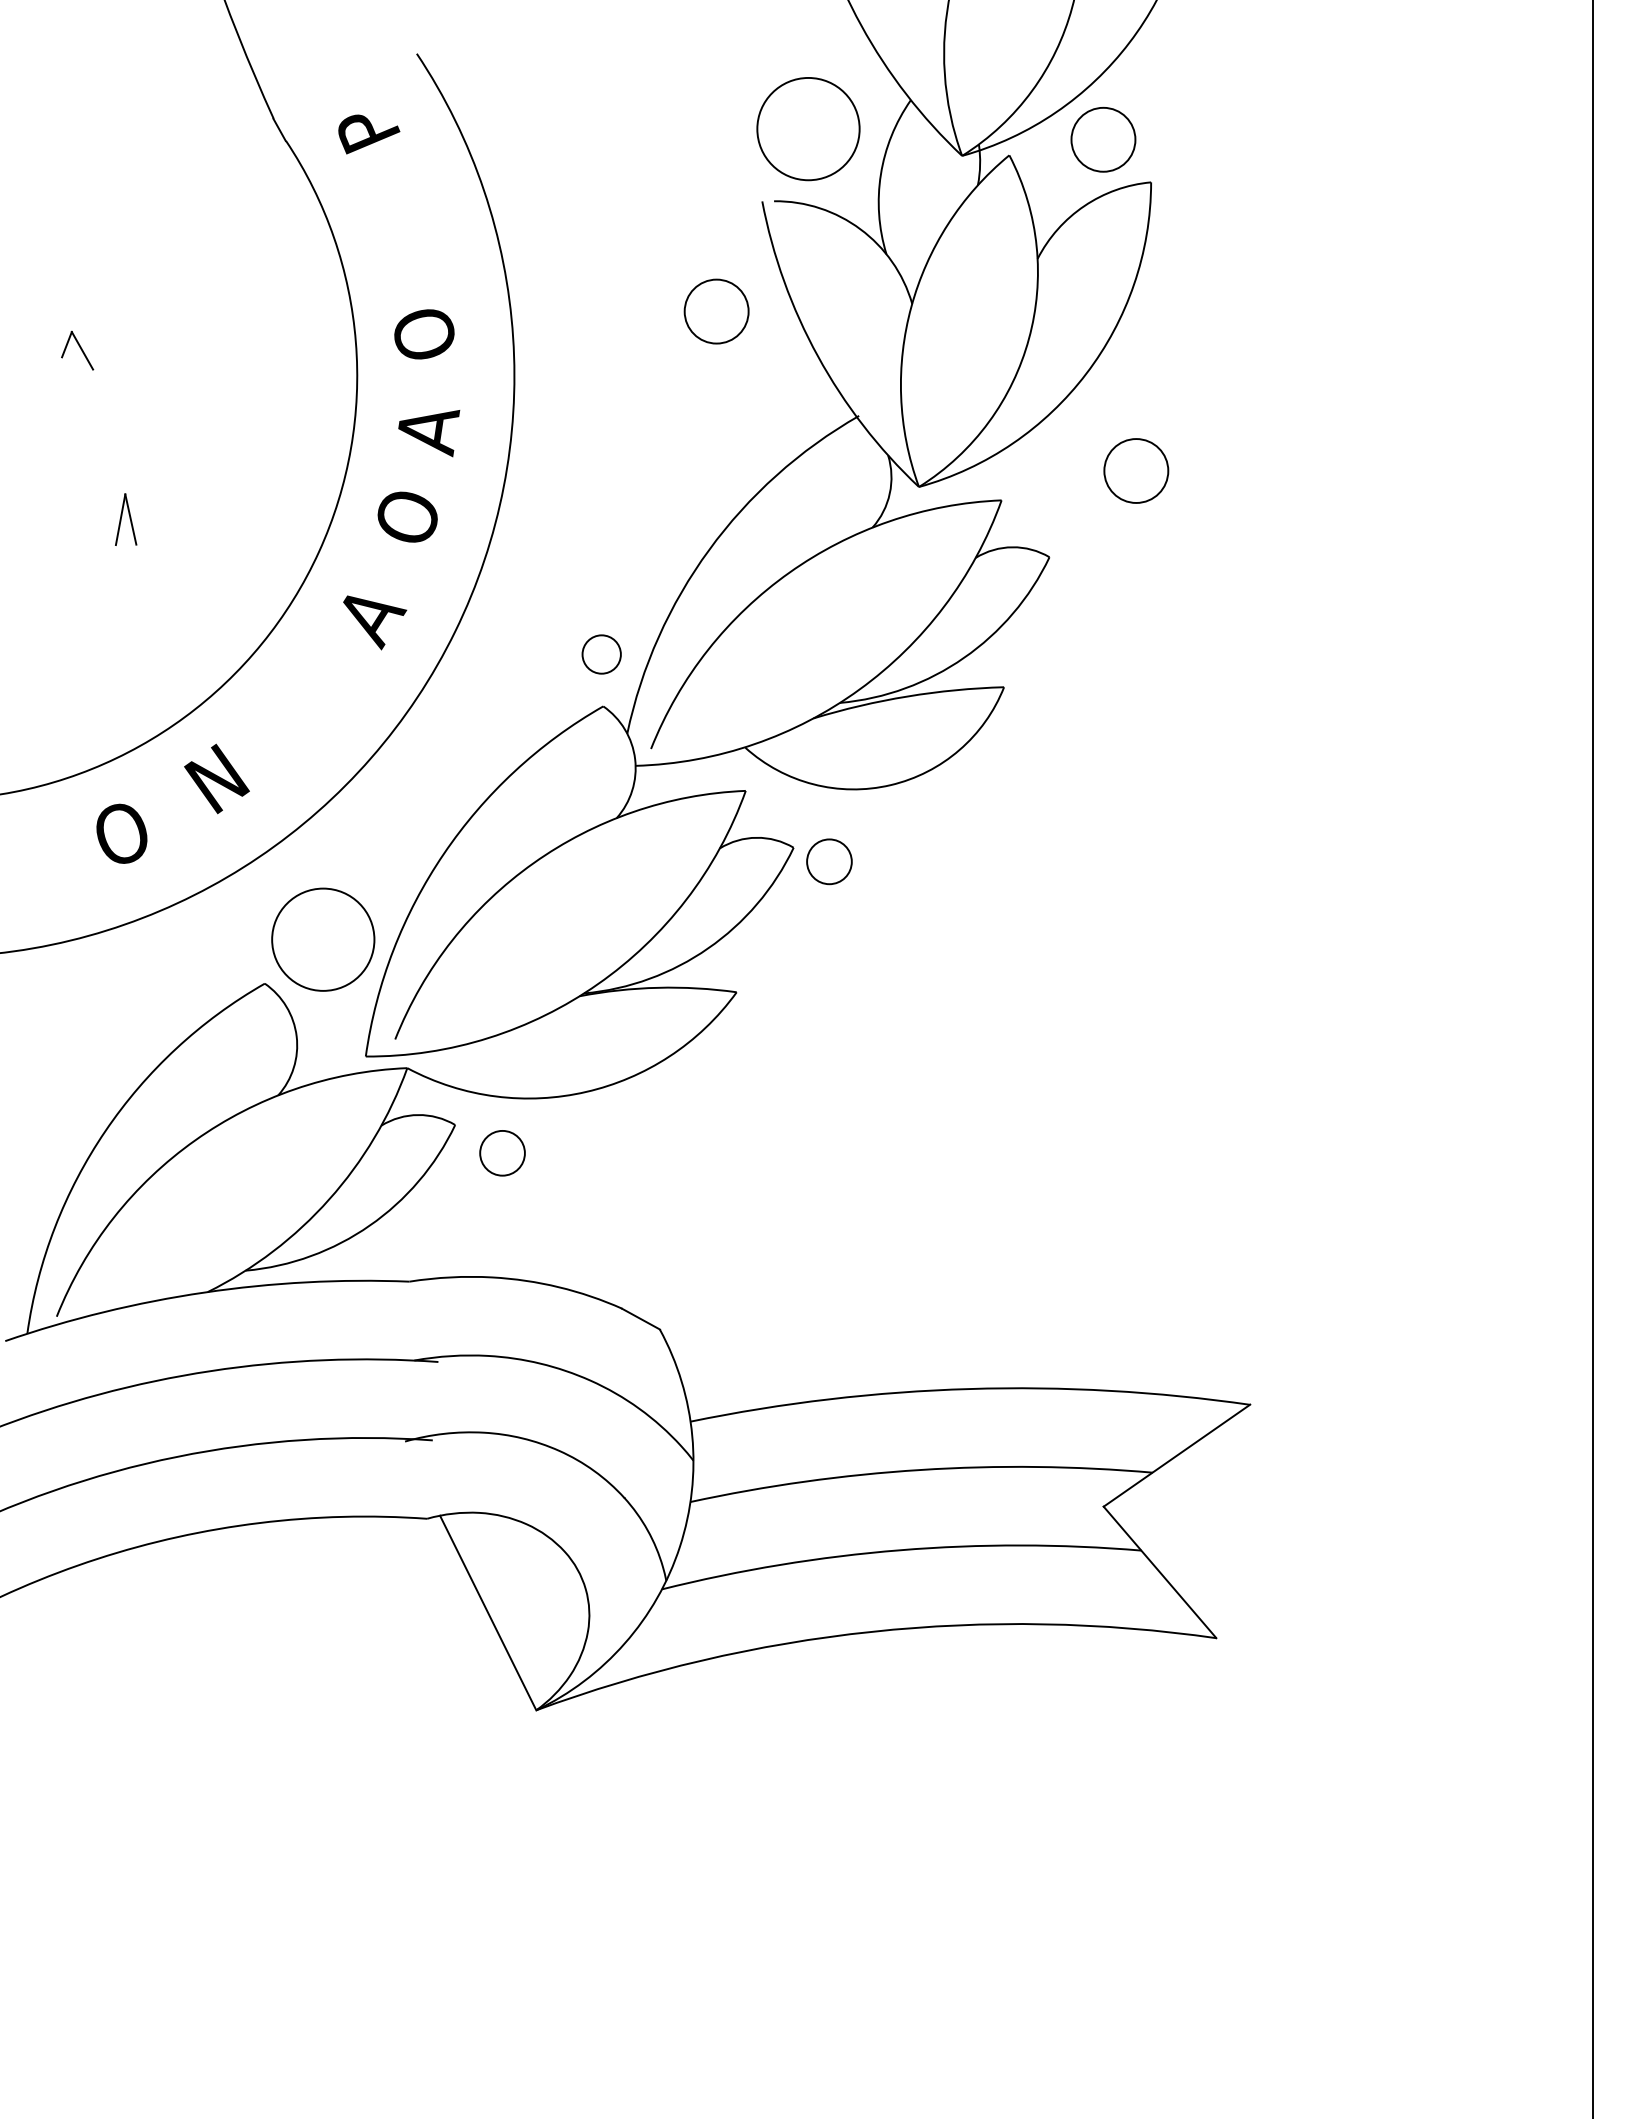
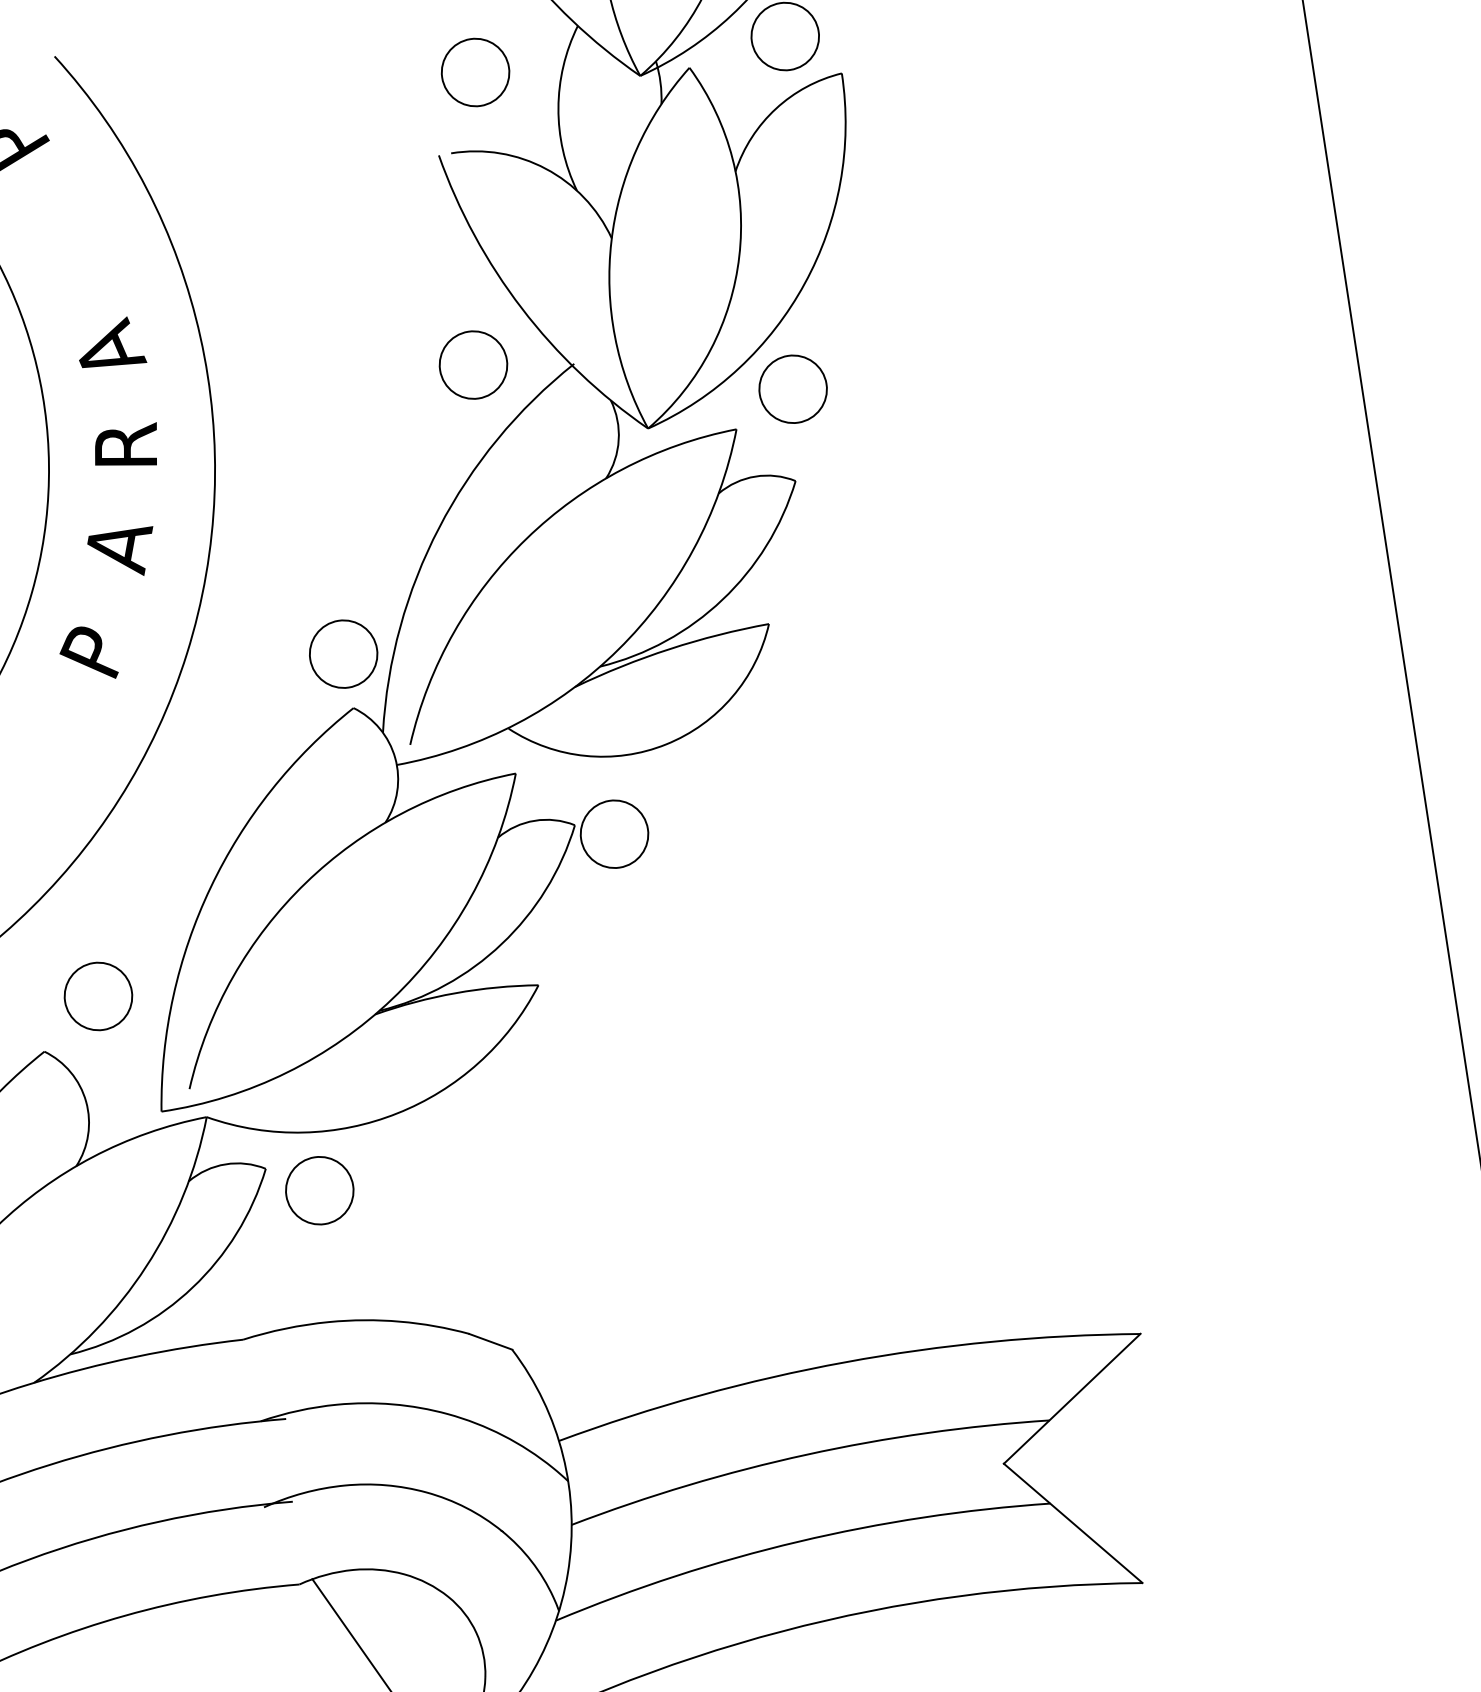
circle: (808, 129) -> (475, 72), size x0.62
circle: (716, 311) -> (473, 365), moved
text: (426, 333) -> (109, 346), O -> A
text: (428, 433) -> (127, 451), A -> R
circle: (1136, 470) -> (793, 388), moved
text: (409, 521) -> (121, 545), O -> A
text: (371, 620) -> (97, 655), A -> P
circle: (601, 654) -> (343, 654), size x1.67
circle: (829, 861) -> (614, 833), size x1.43
circle: (323, 939) -> (98, 996), size x0.62
circle: (502, 1153) -> (319, 1191), size x1.43

